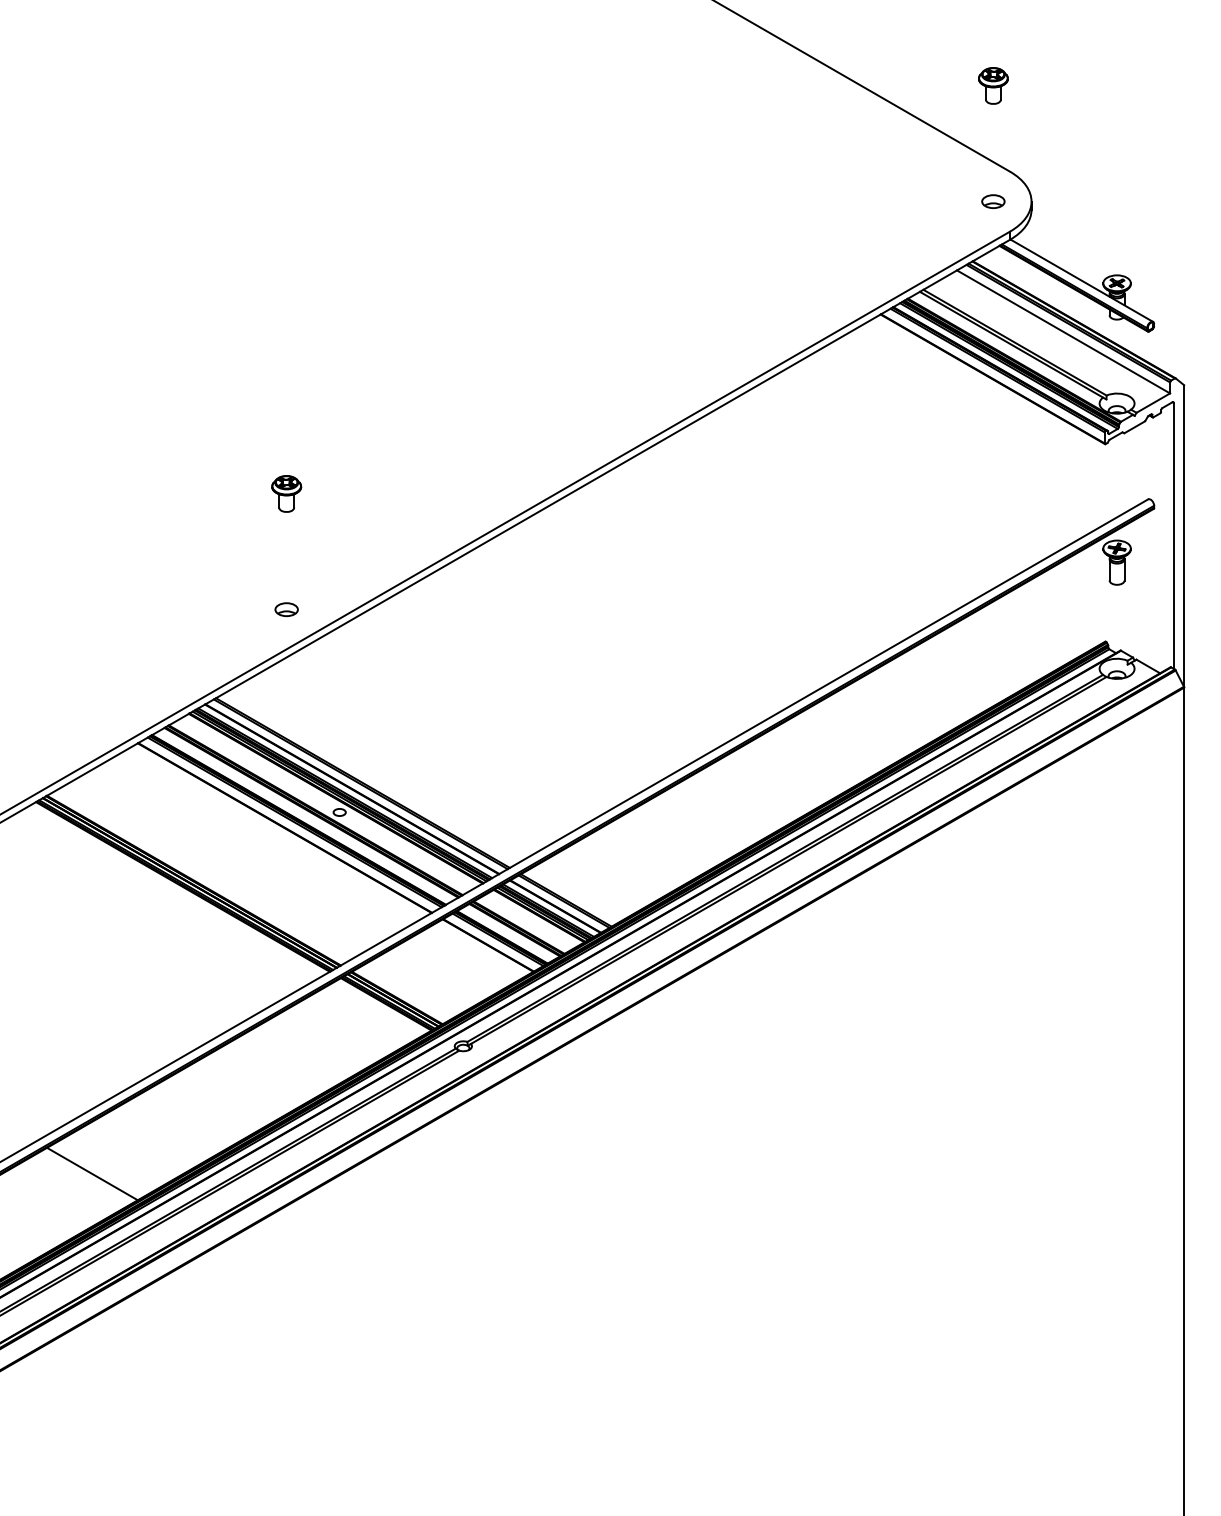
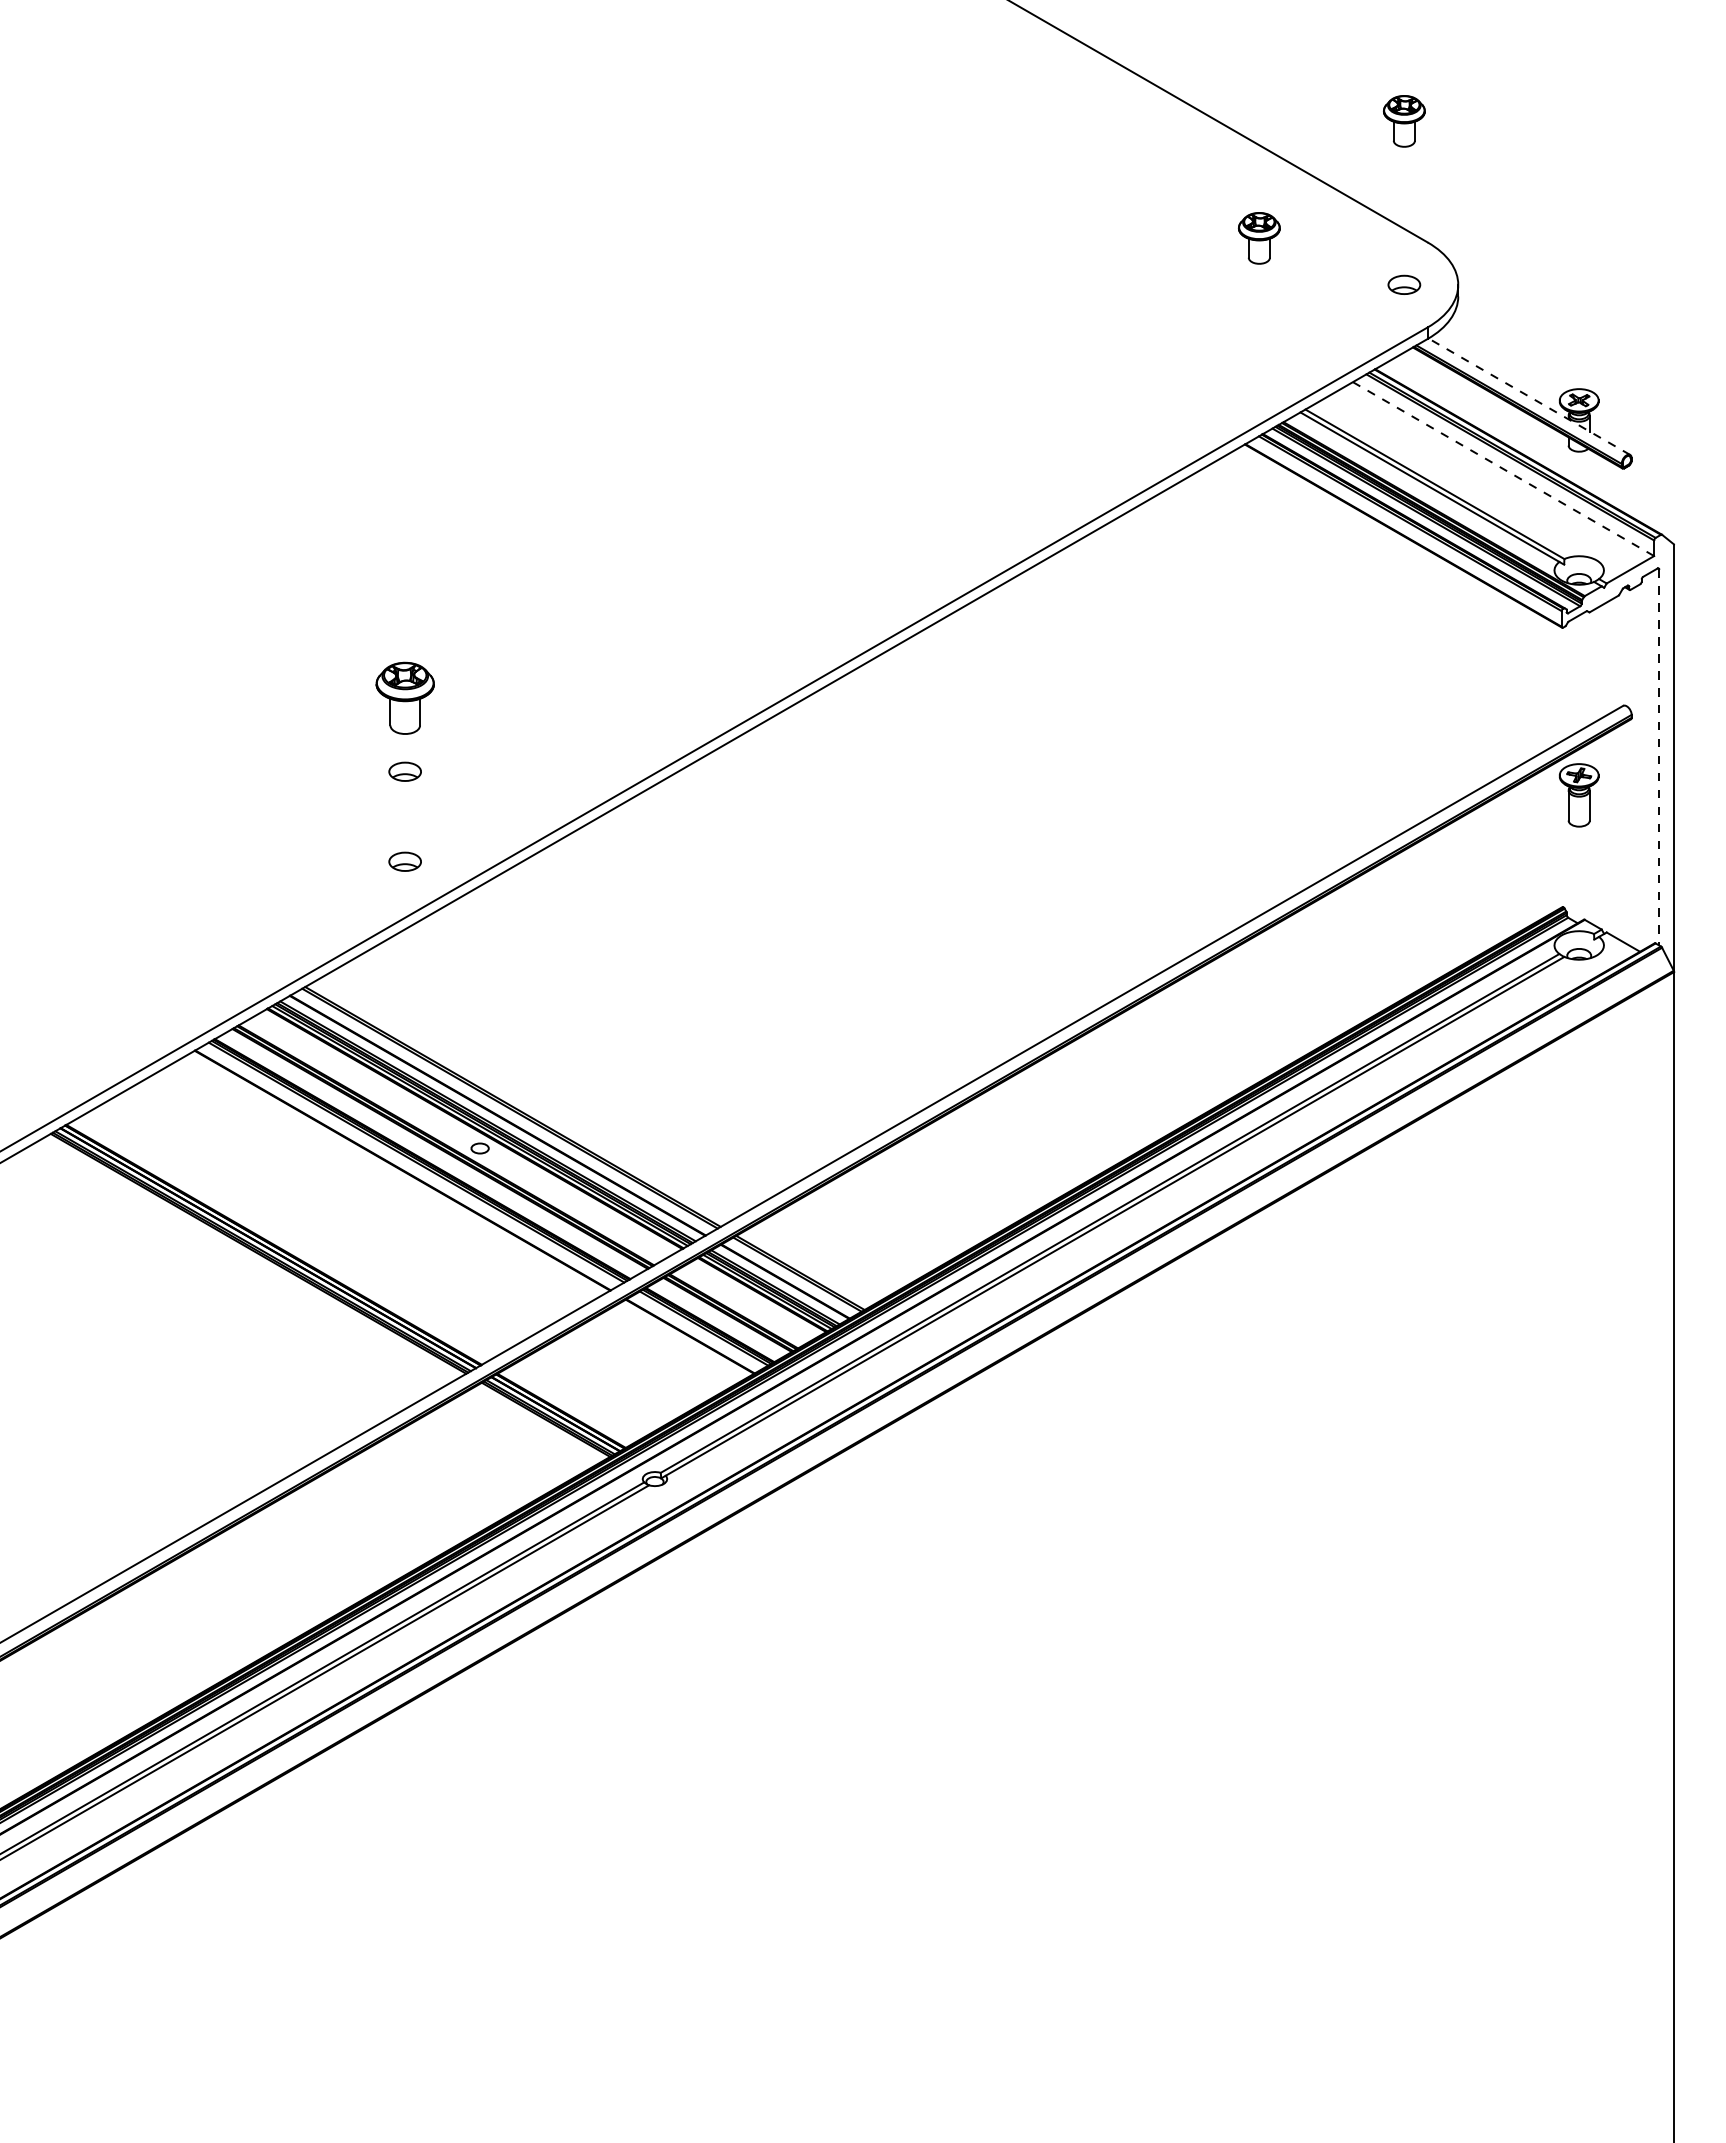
part: (890, 168) -> (1259, 238), added
line: (1081, 280) -> (1528, 396), solid -> dashed
line: (1063, 332) -> (1503, 469), solid -> dashed
part: (286, 493) -> (404, 697), size x1.4
line: (1173, 535) -> (1659, 757), solid -> dashed
part: (286, 545) -> (404, 771), added
line: (92, 1173) -> (130, 1659), removed

